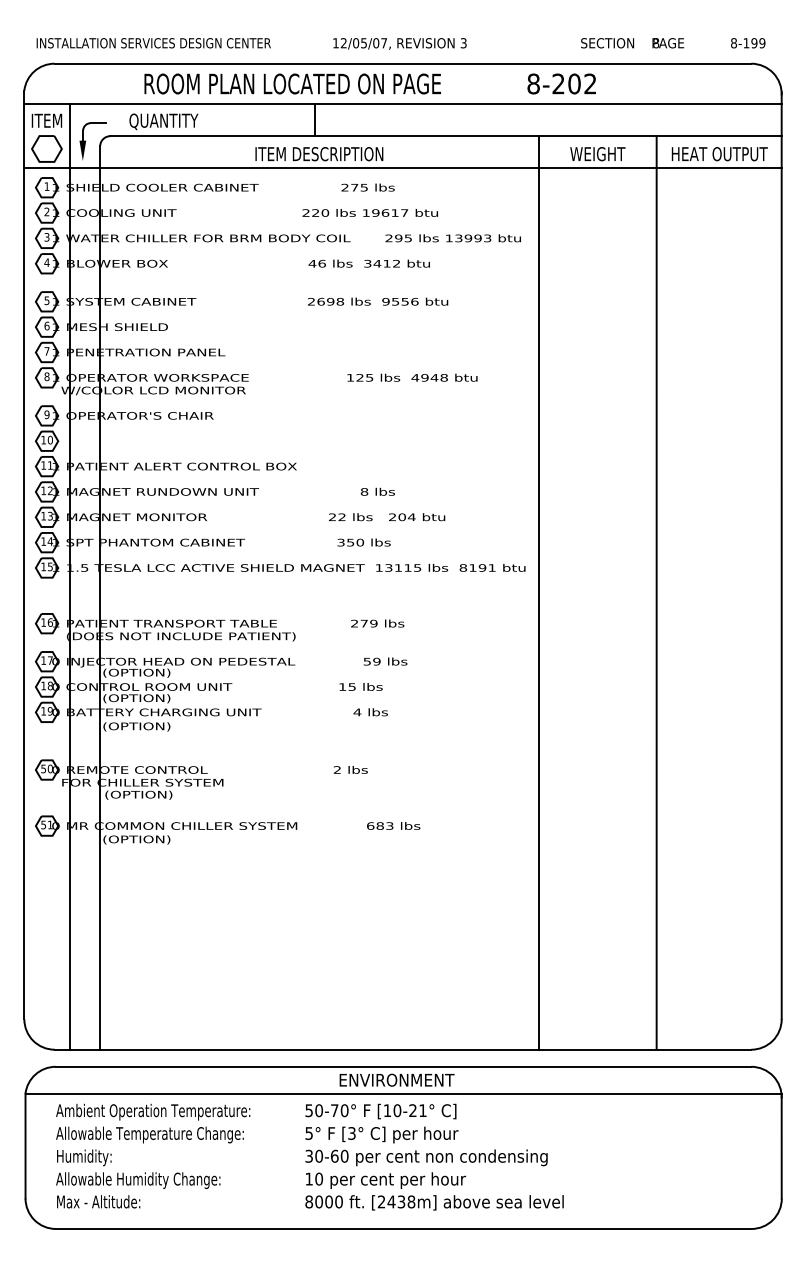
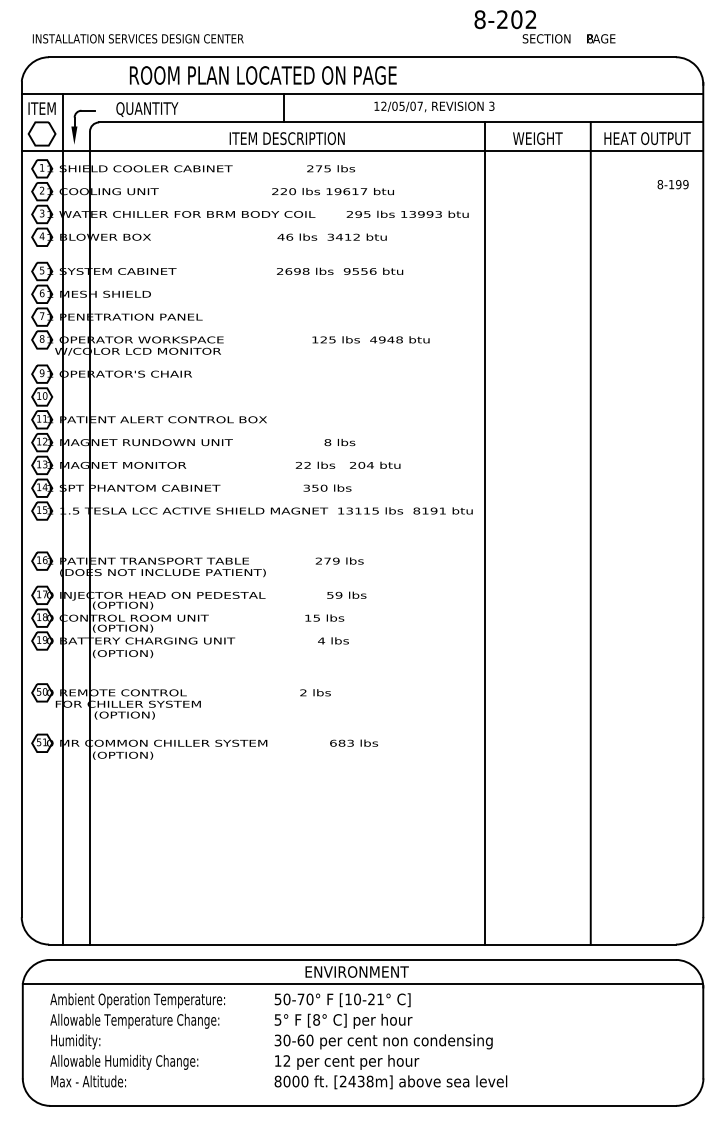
text: (399, 43) -> (434, 106), moved
text: (748, 43) -> (673, 184), moved
text: (561, 83) -> (505, 19), moved
text: (351, 1133) -> (316, 1019), [3° -> [8°
text: (319, 1178) -> (287, 1060), 10 -> 12

